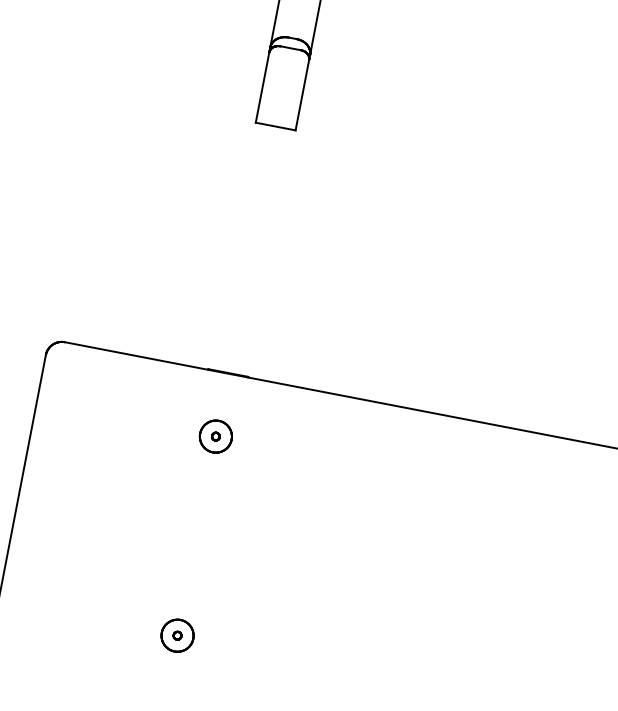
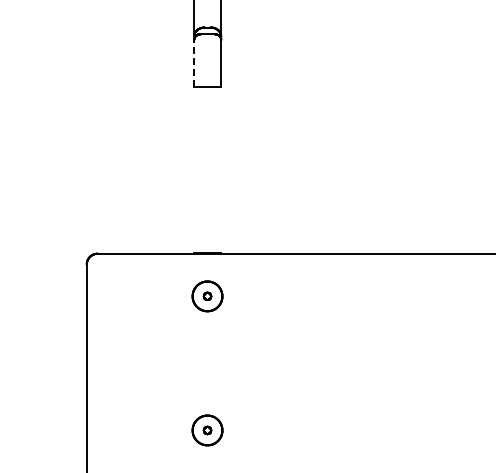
line: (262, 87) -> (194, 63), solid -> dashed
part: (215, 435) -> (207, 295), size x1.4
part: (177, 635) -> (207, 430), size x1.4

